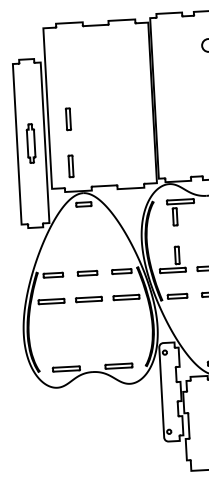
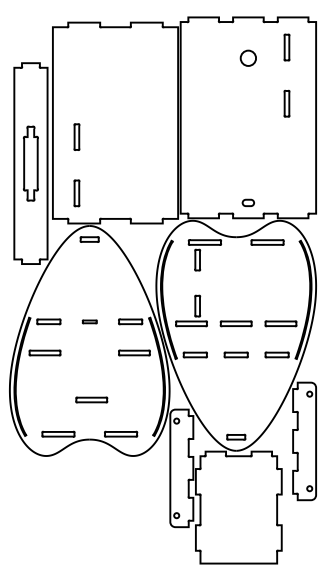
part: (30, 143) -> (30, 163), size x1.6
part: (87, 273) -> (89, 321), size x0.6
part: (88, 299) -> (91, 399), moved

